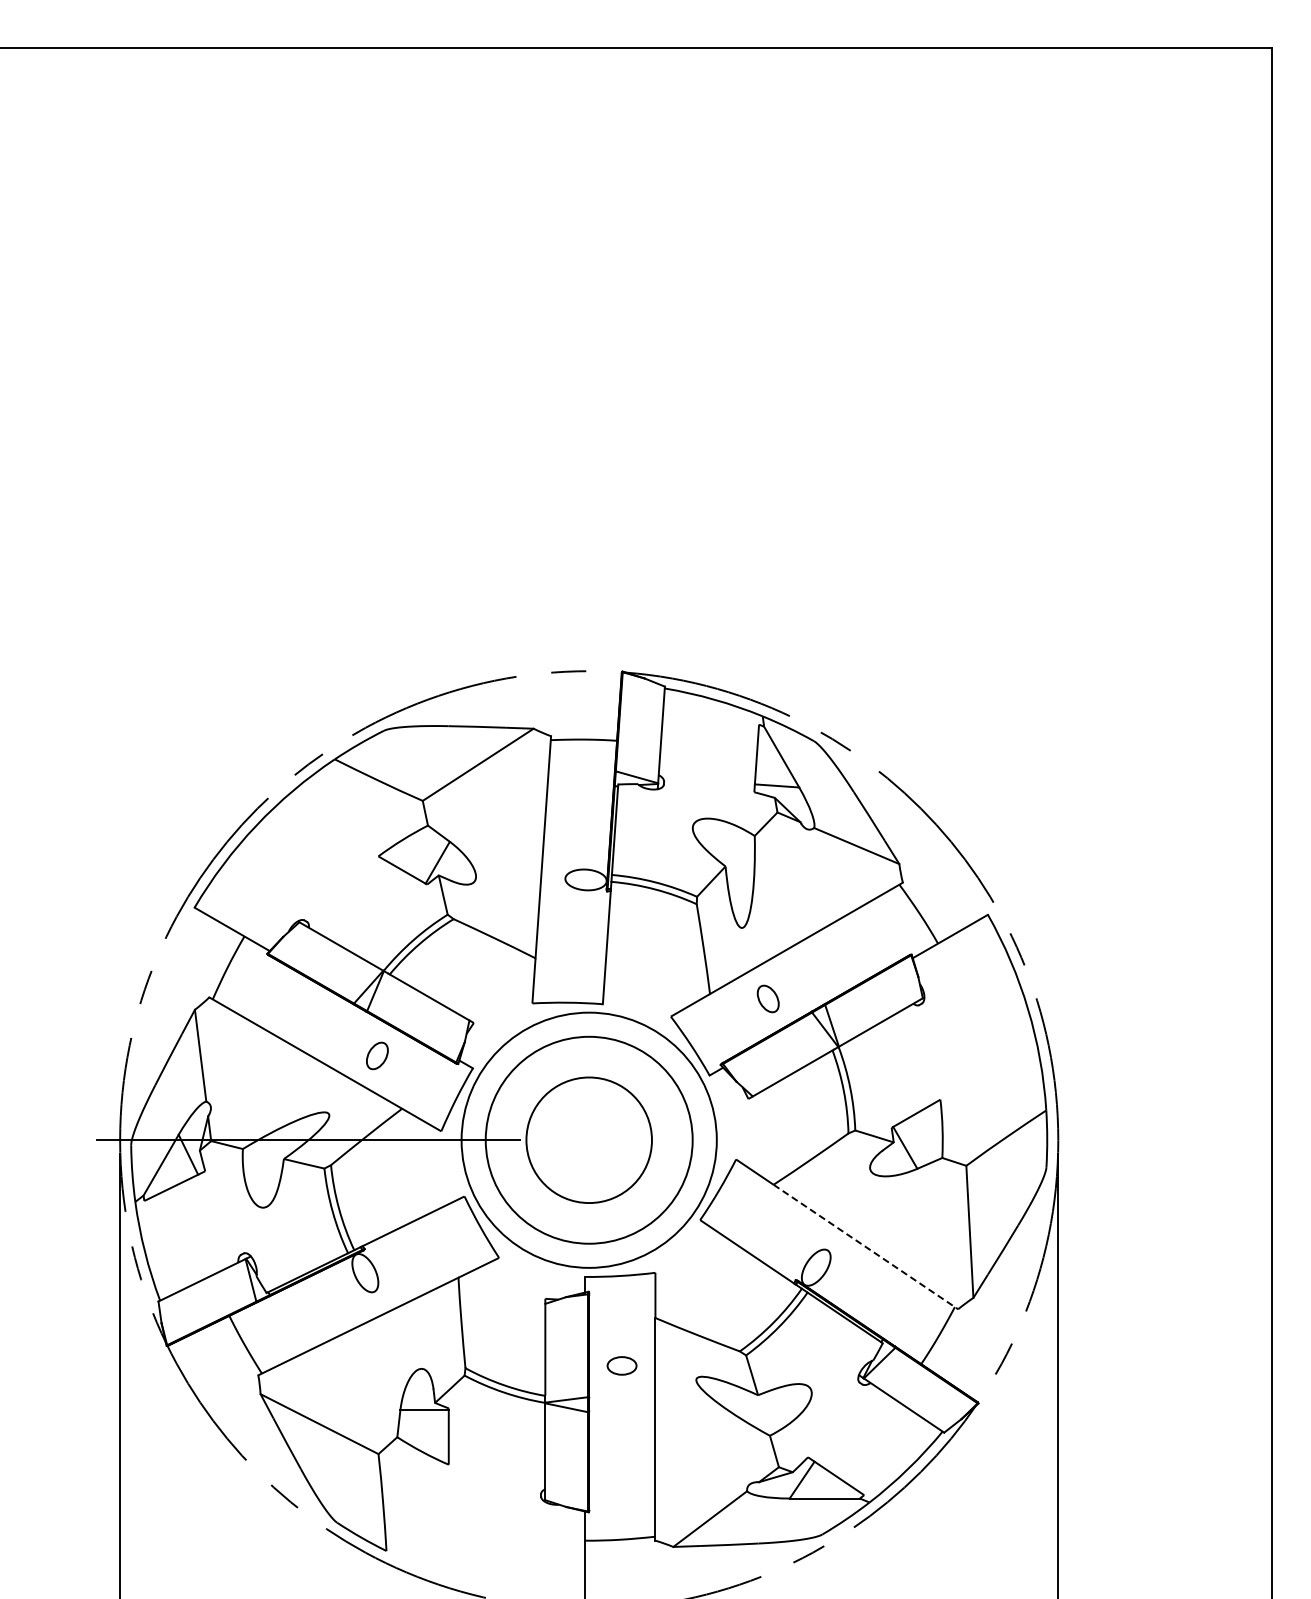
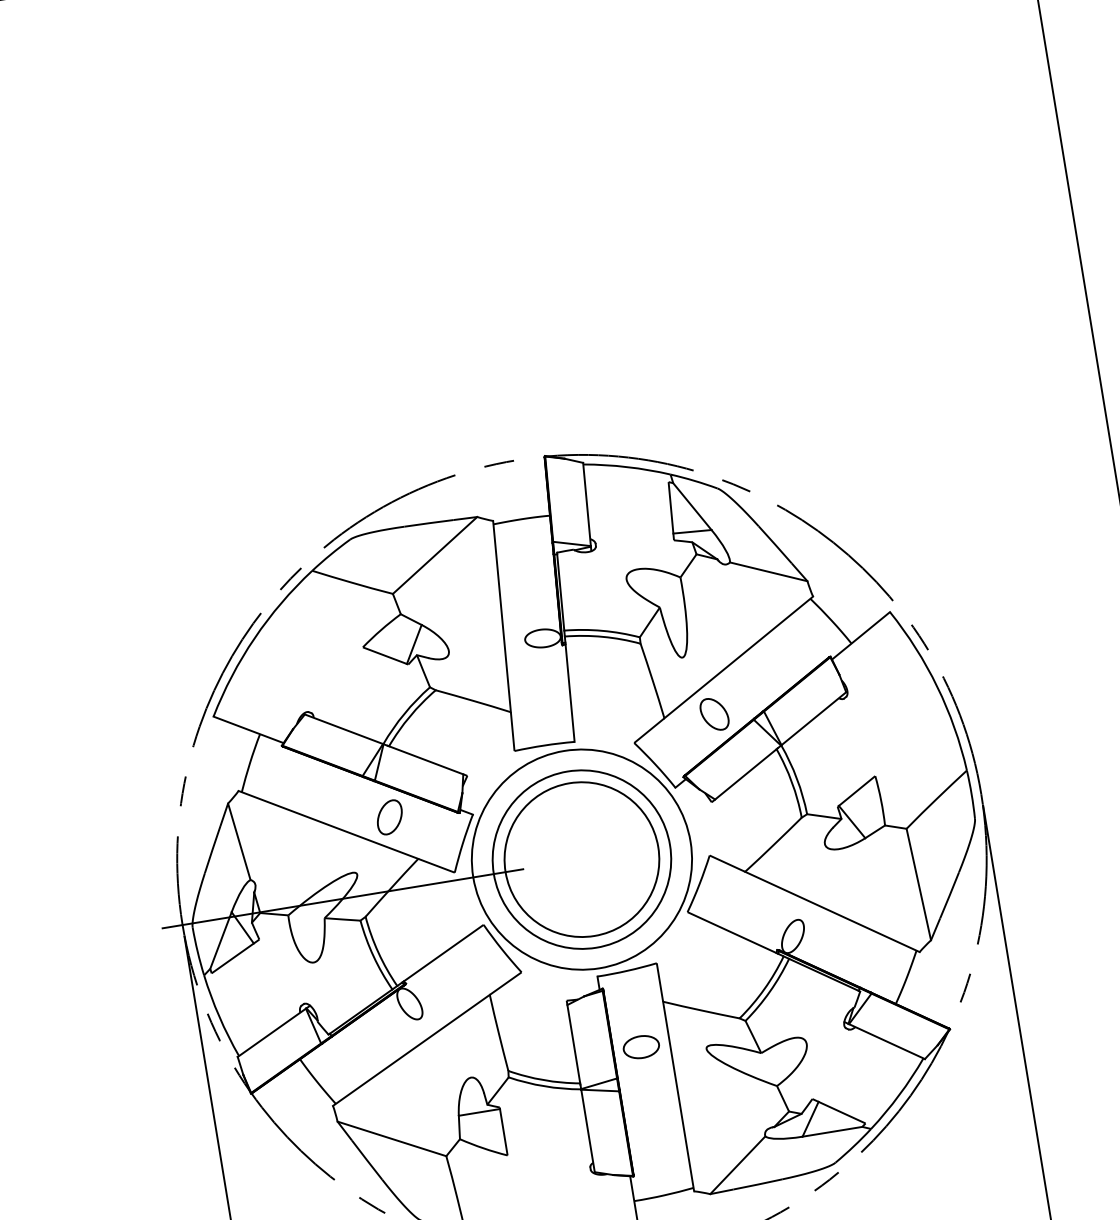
part: (768, 998) -> (714, 713), size x1.43
part: (377, 1055) -> (389, 816), size x1.43
circle: (588, 1139) -> (581, 859), size x1.43
line: (866, 1247) -> (832, 912), dashed -> solid
part: (621, 1365) -> (640, 1046), size x1.43

